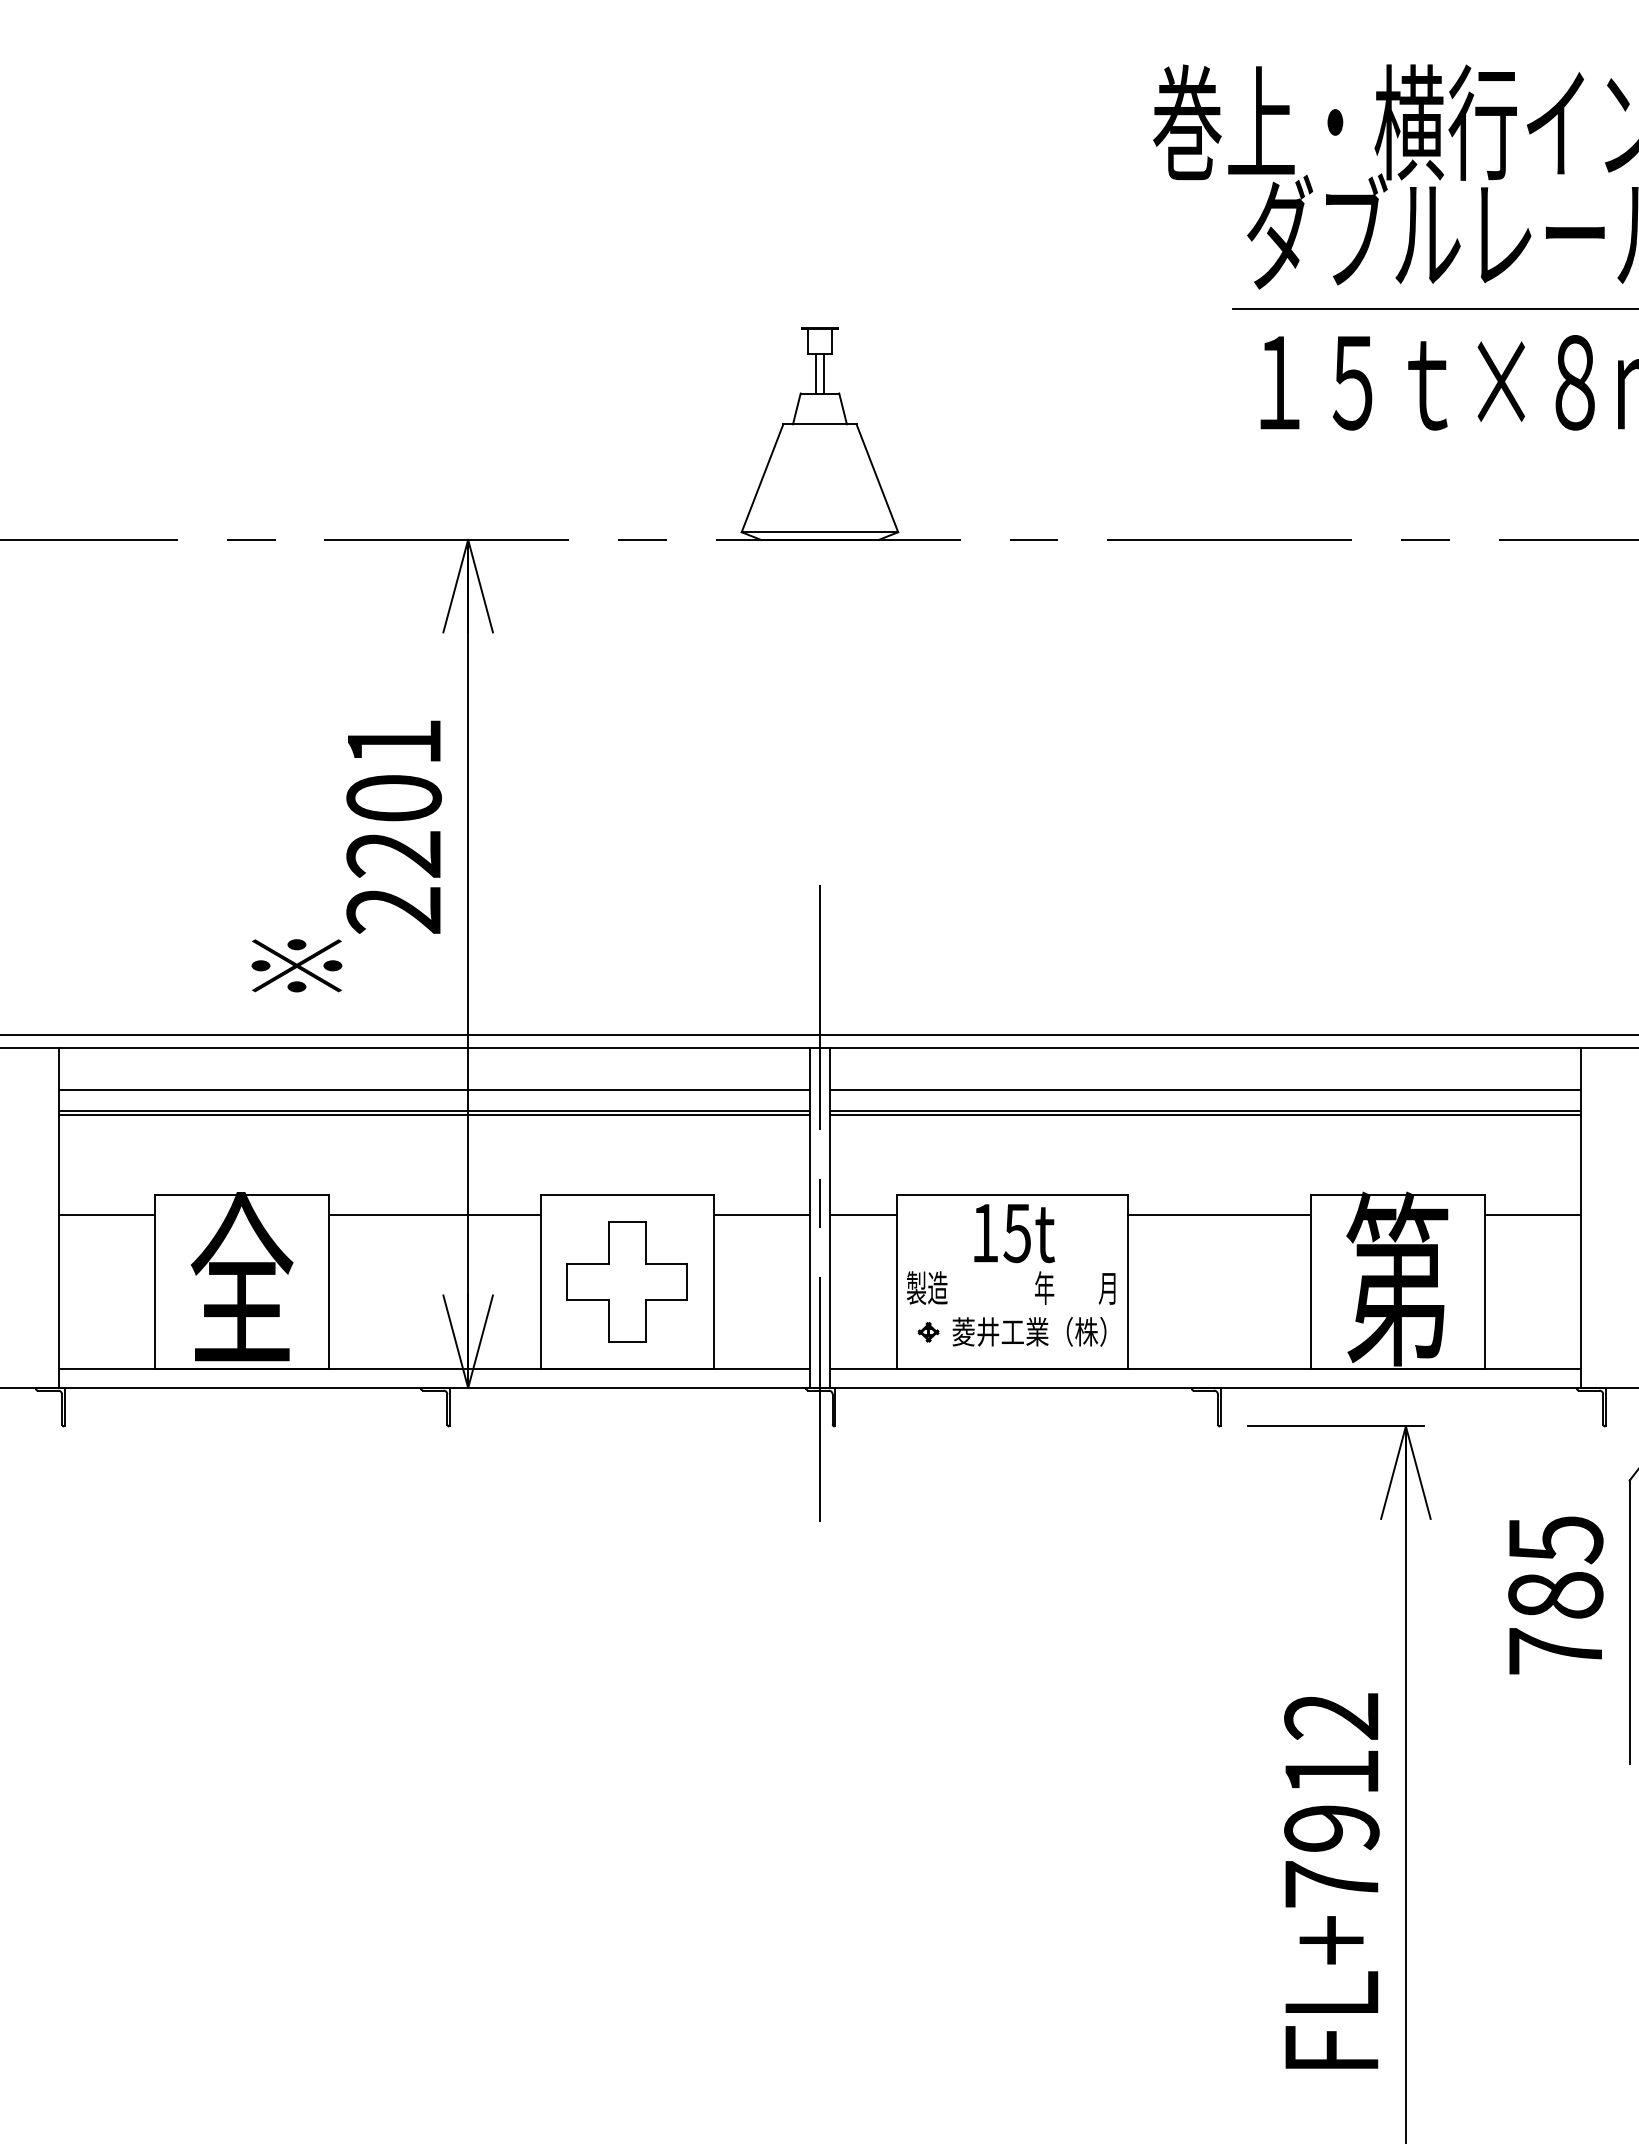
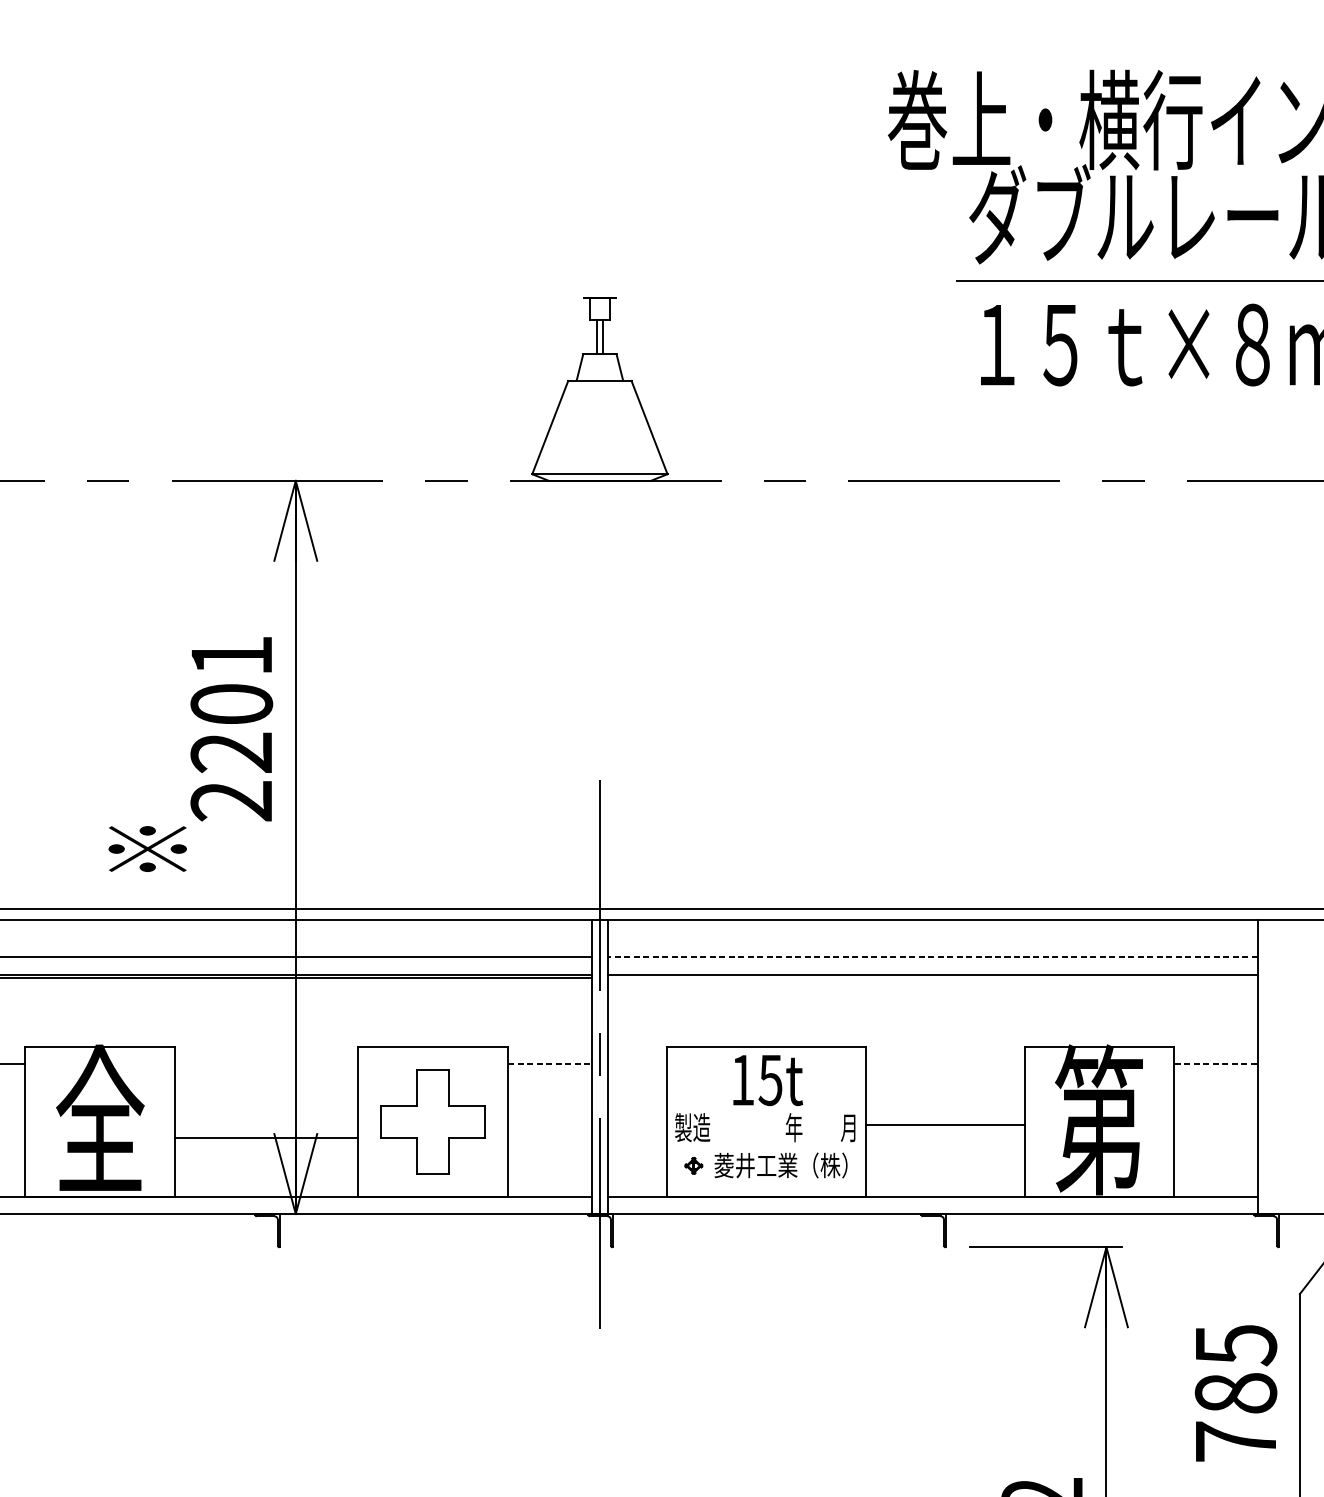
line: (1205, 1090) -> (933, 956), solid -> dashed
line: (1204, 1114) -> (932, 977), removed
line: (434, 1214) -> (266, 1138), moved
line: (762, 1214) -> (550, 1064), solid -> dashed
line: (863, 1214) -> (637, 1064), removed
line: (1219, 1214) -> (945, 1124), moved
line: (1533, 1214) -> (1216, 1064), solid -> dashed

